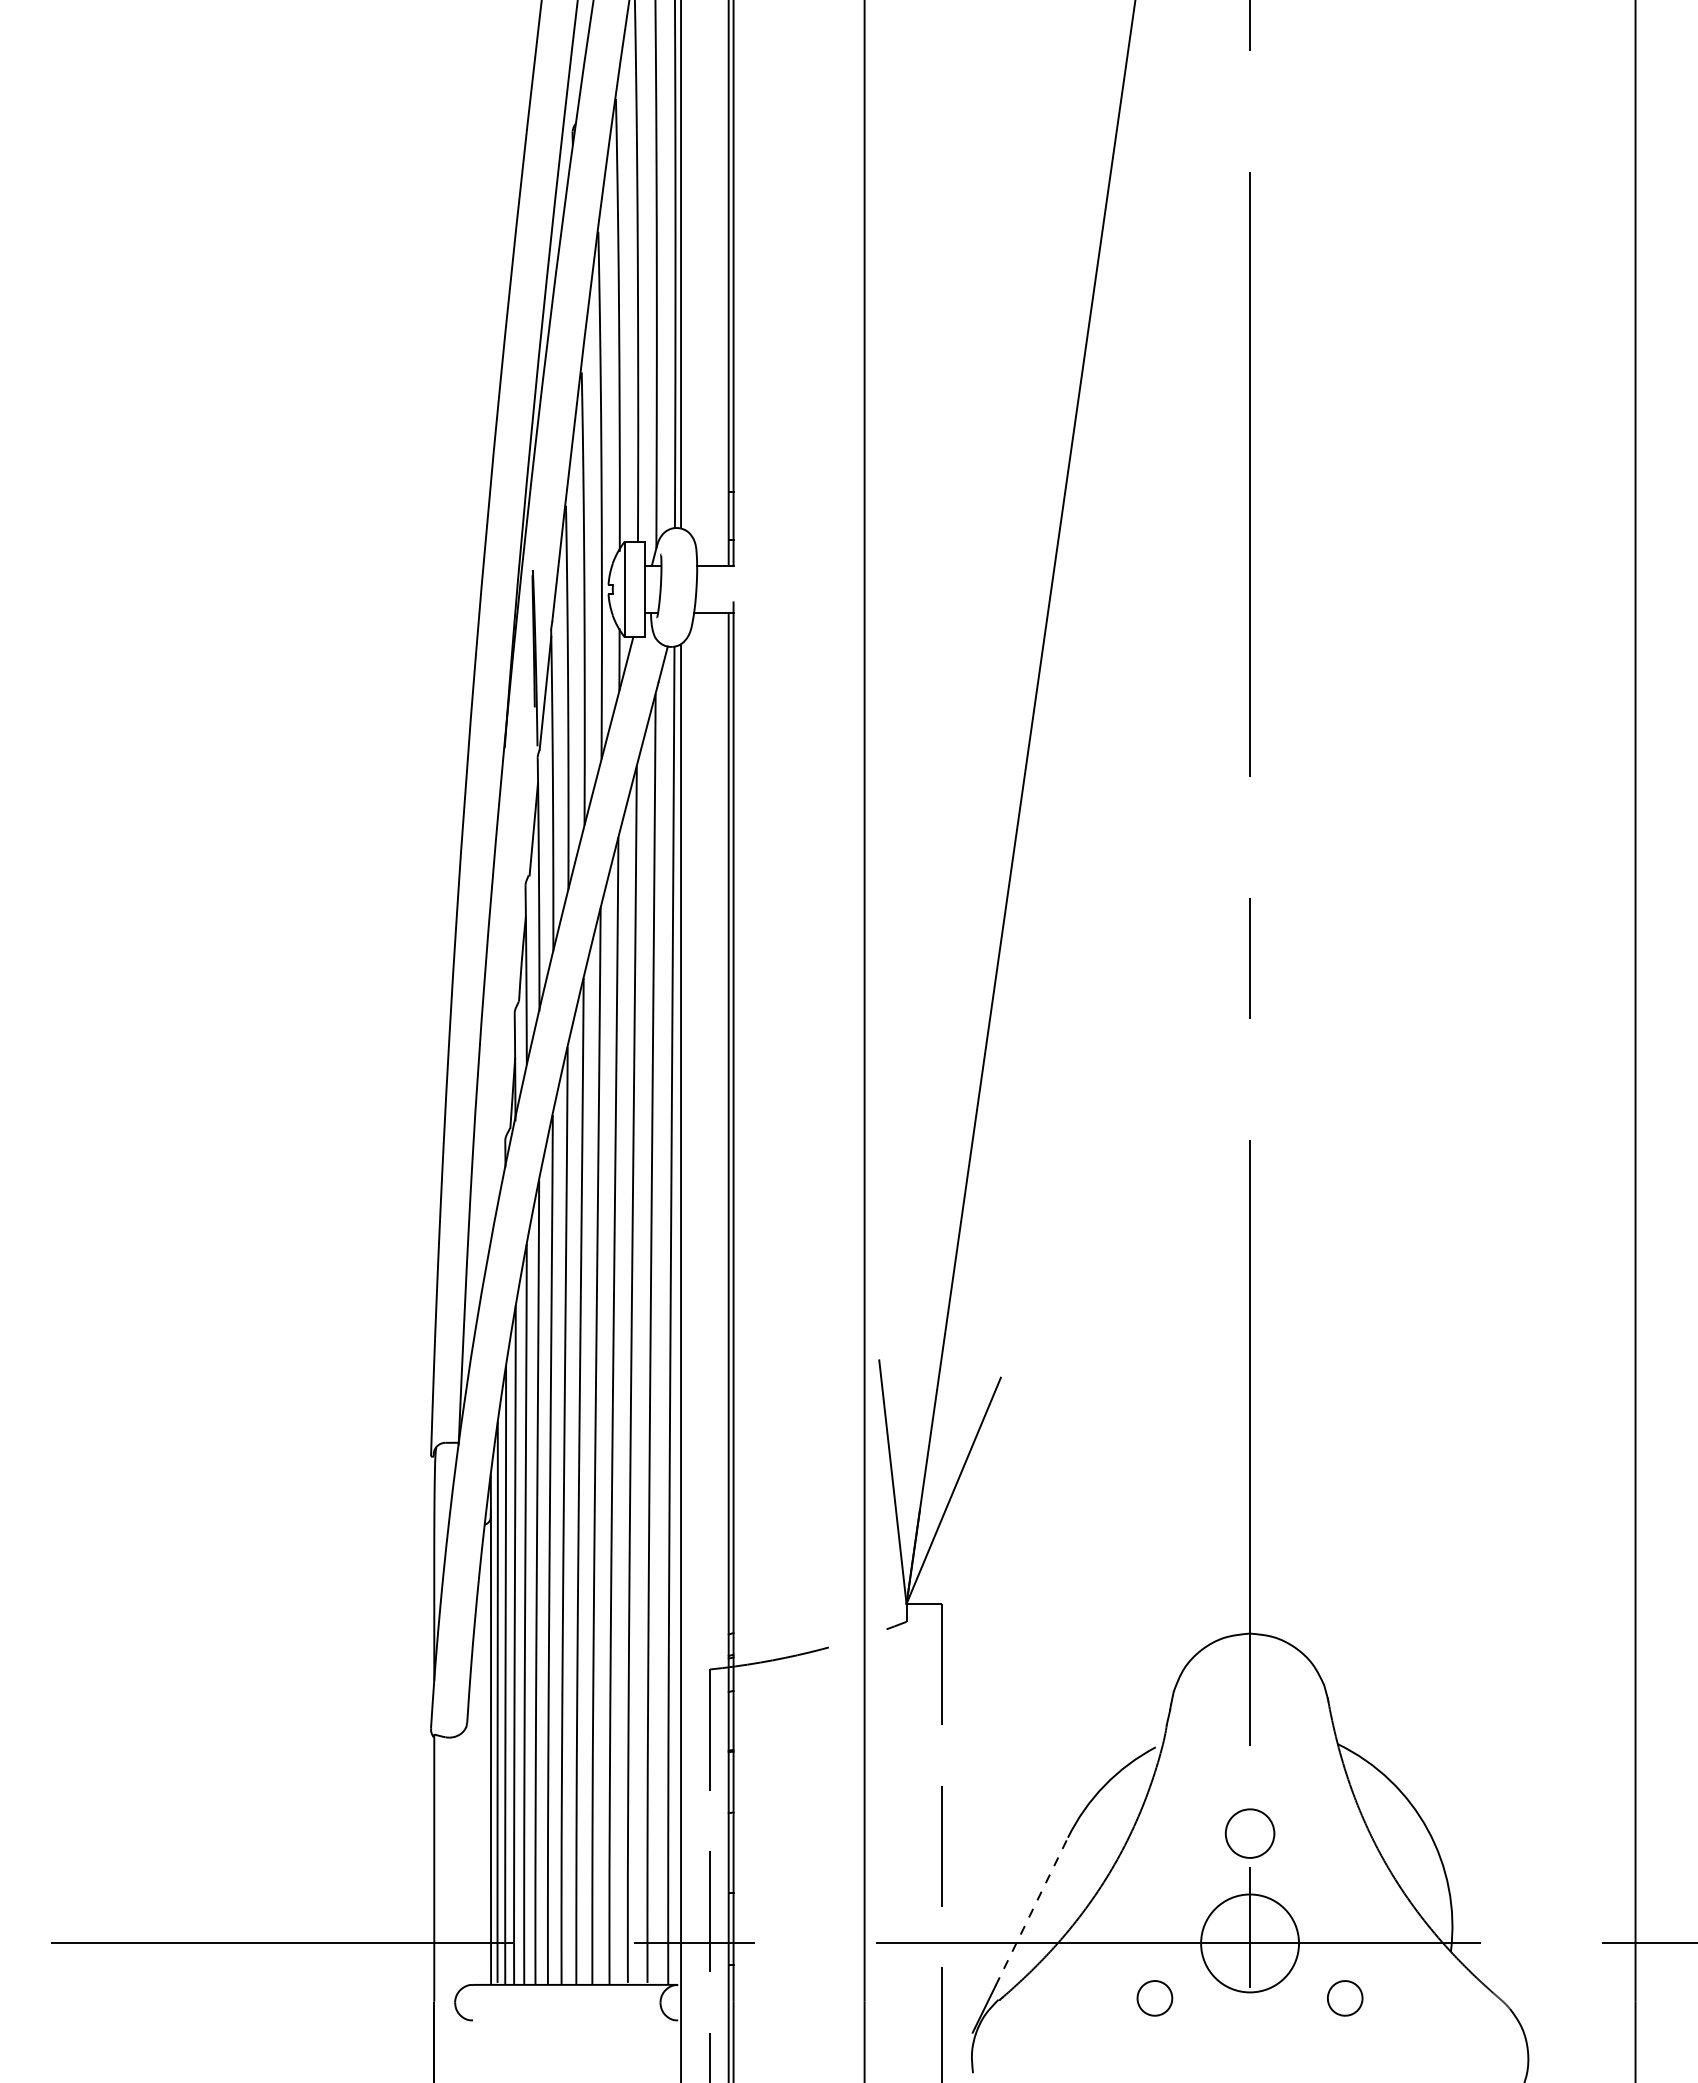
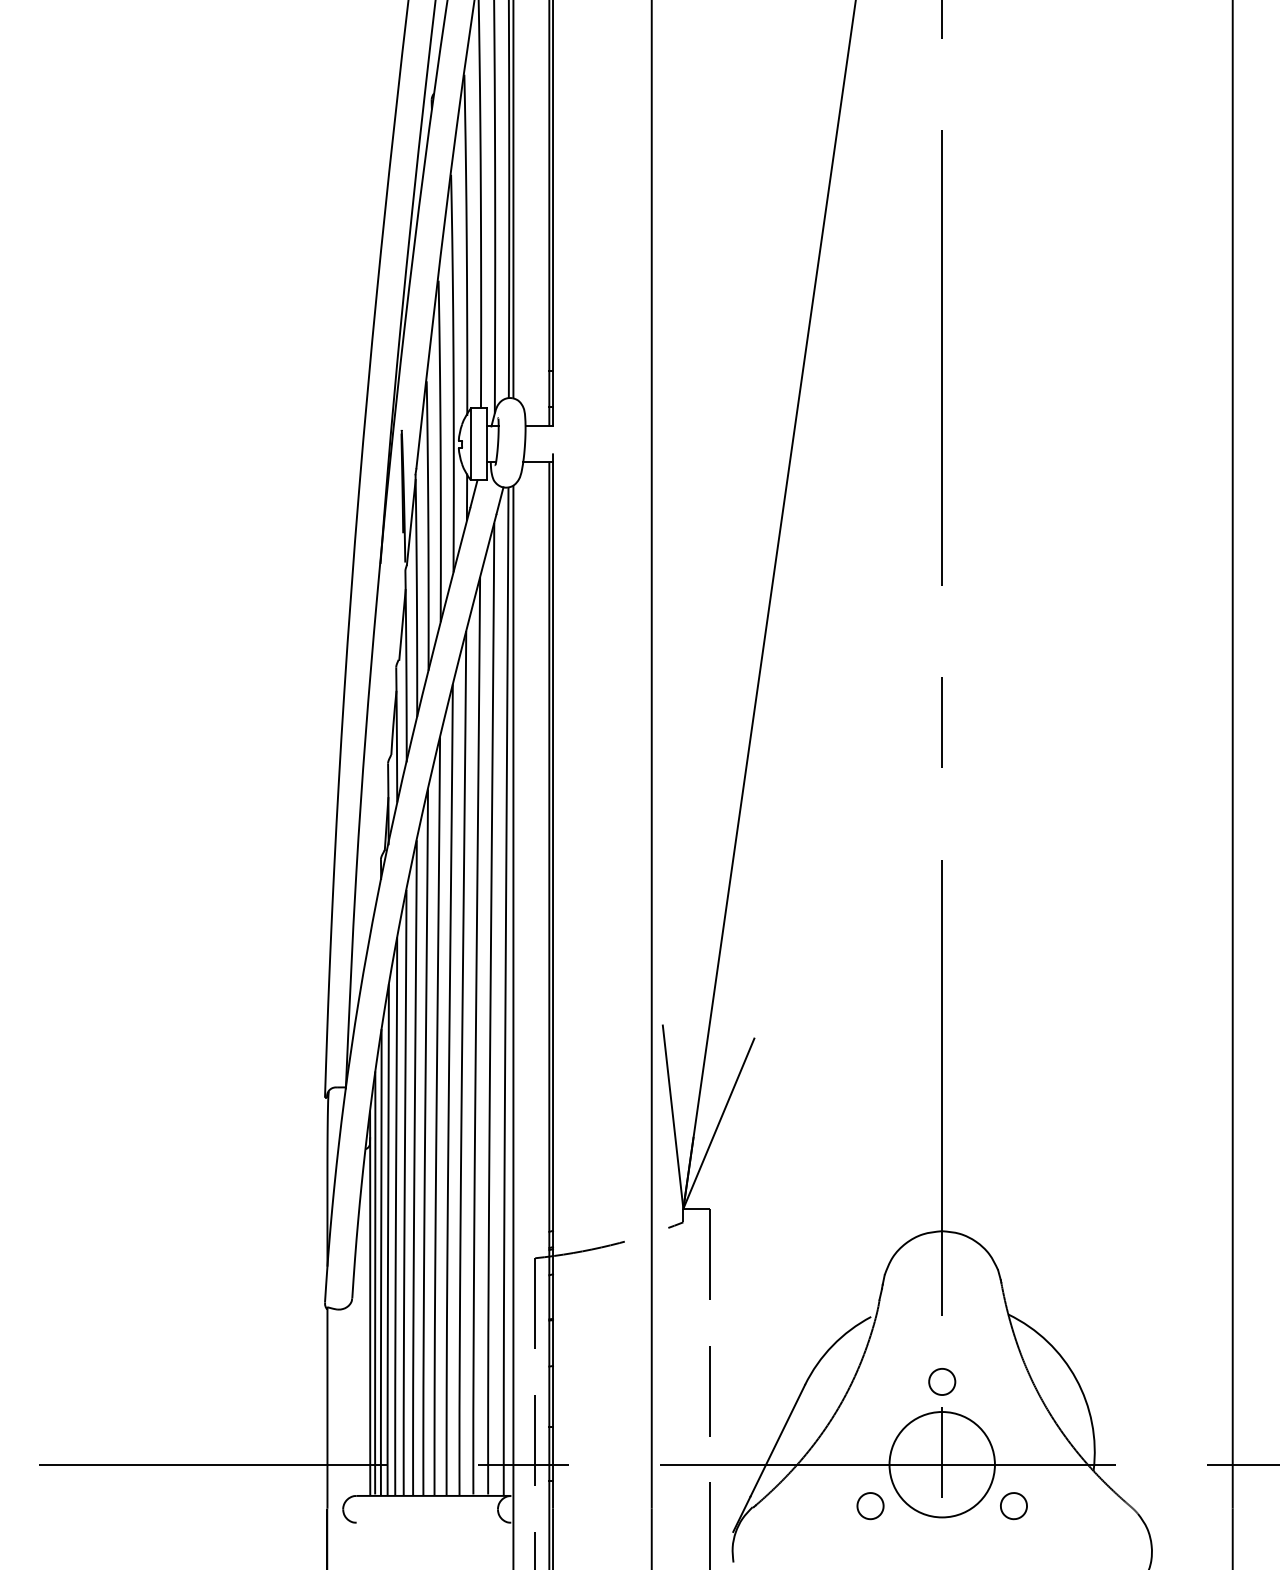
part: (1249, 1833) -> (941, 1381), size x0.71
line: (1032, 1911) -> (778, 1440), dashed -> solid
circle: (1250, 1943) -> (942, 1464), size x1.43

